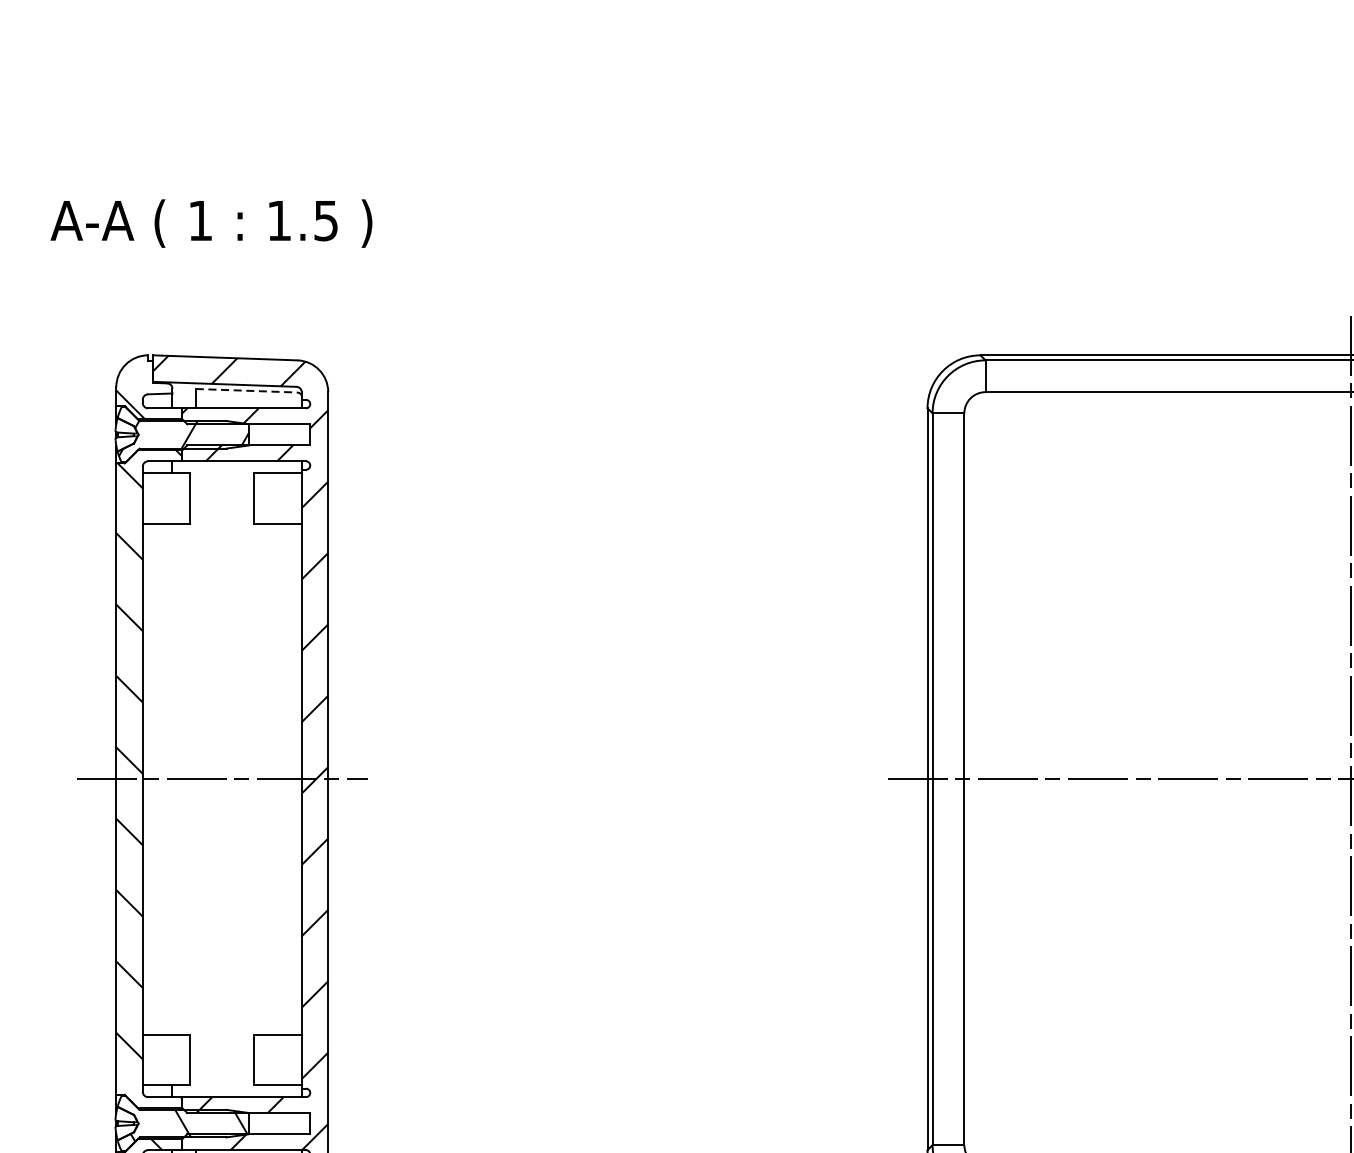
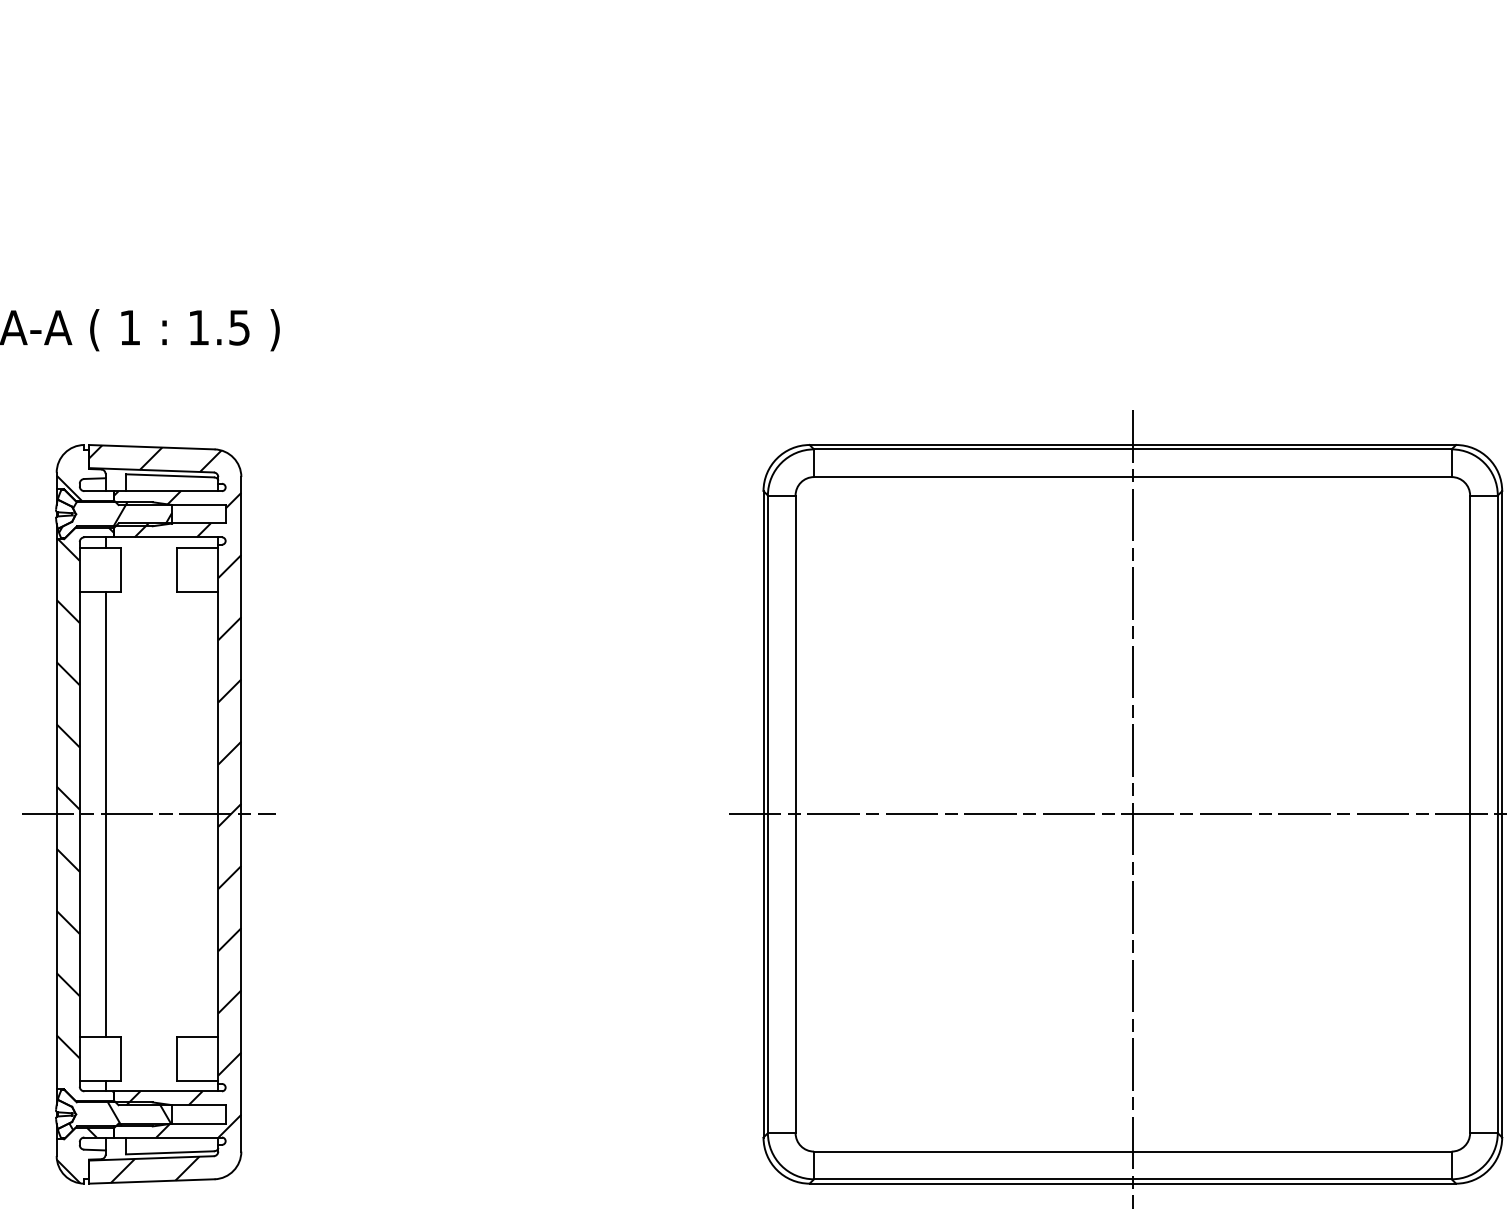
line: (245, 390) -> (169, 475), dashed -> solid
line: (172, 778) -> (105, 813), added

